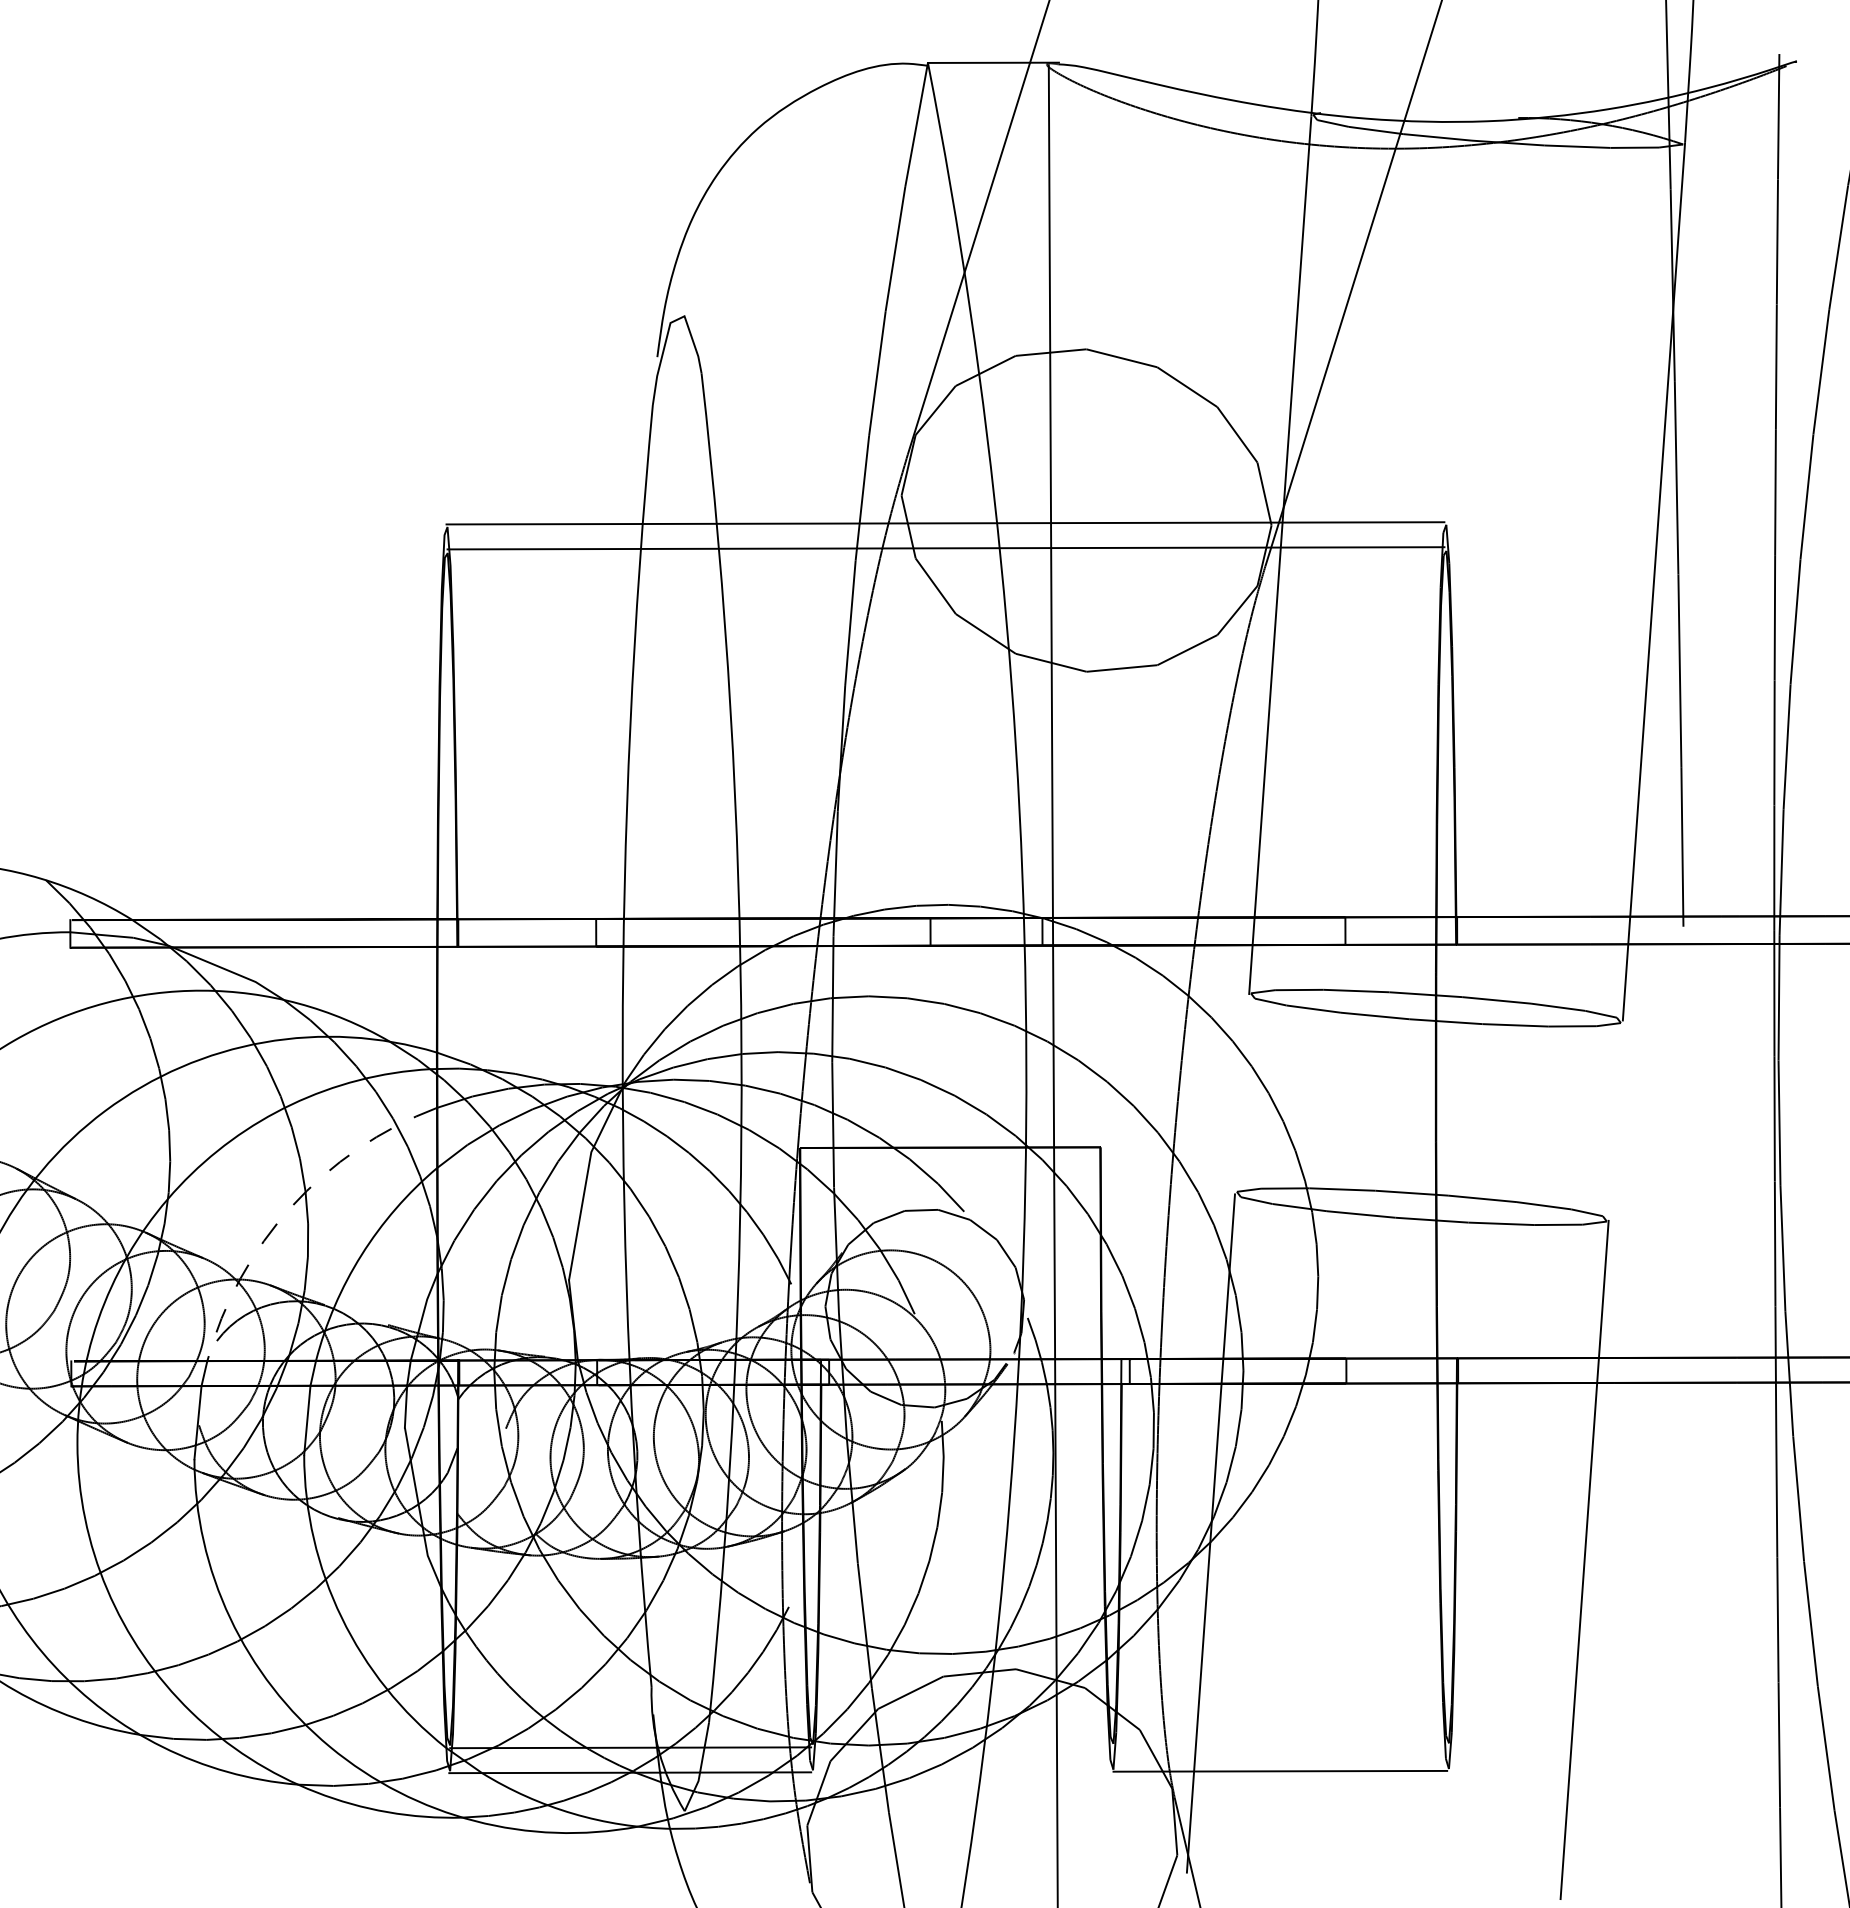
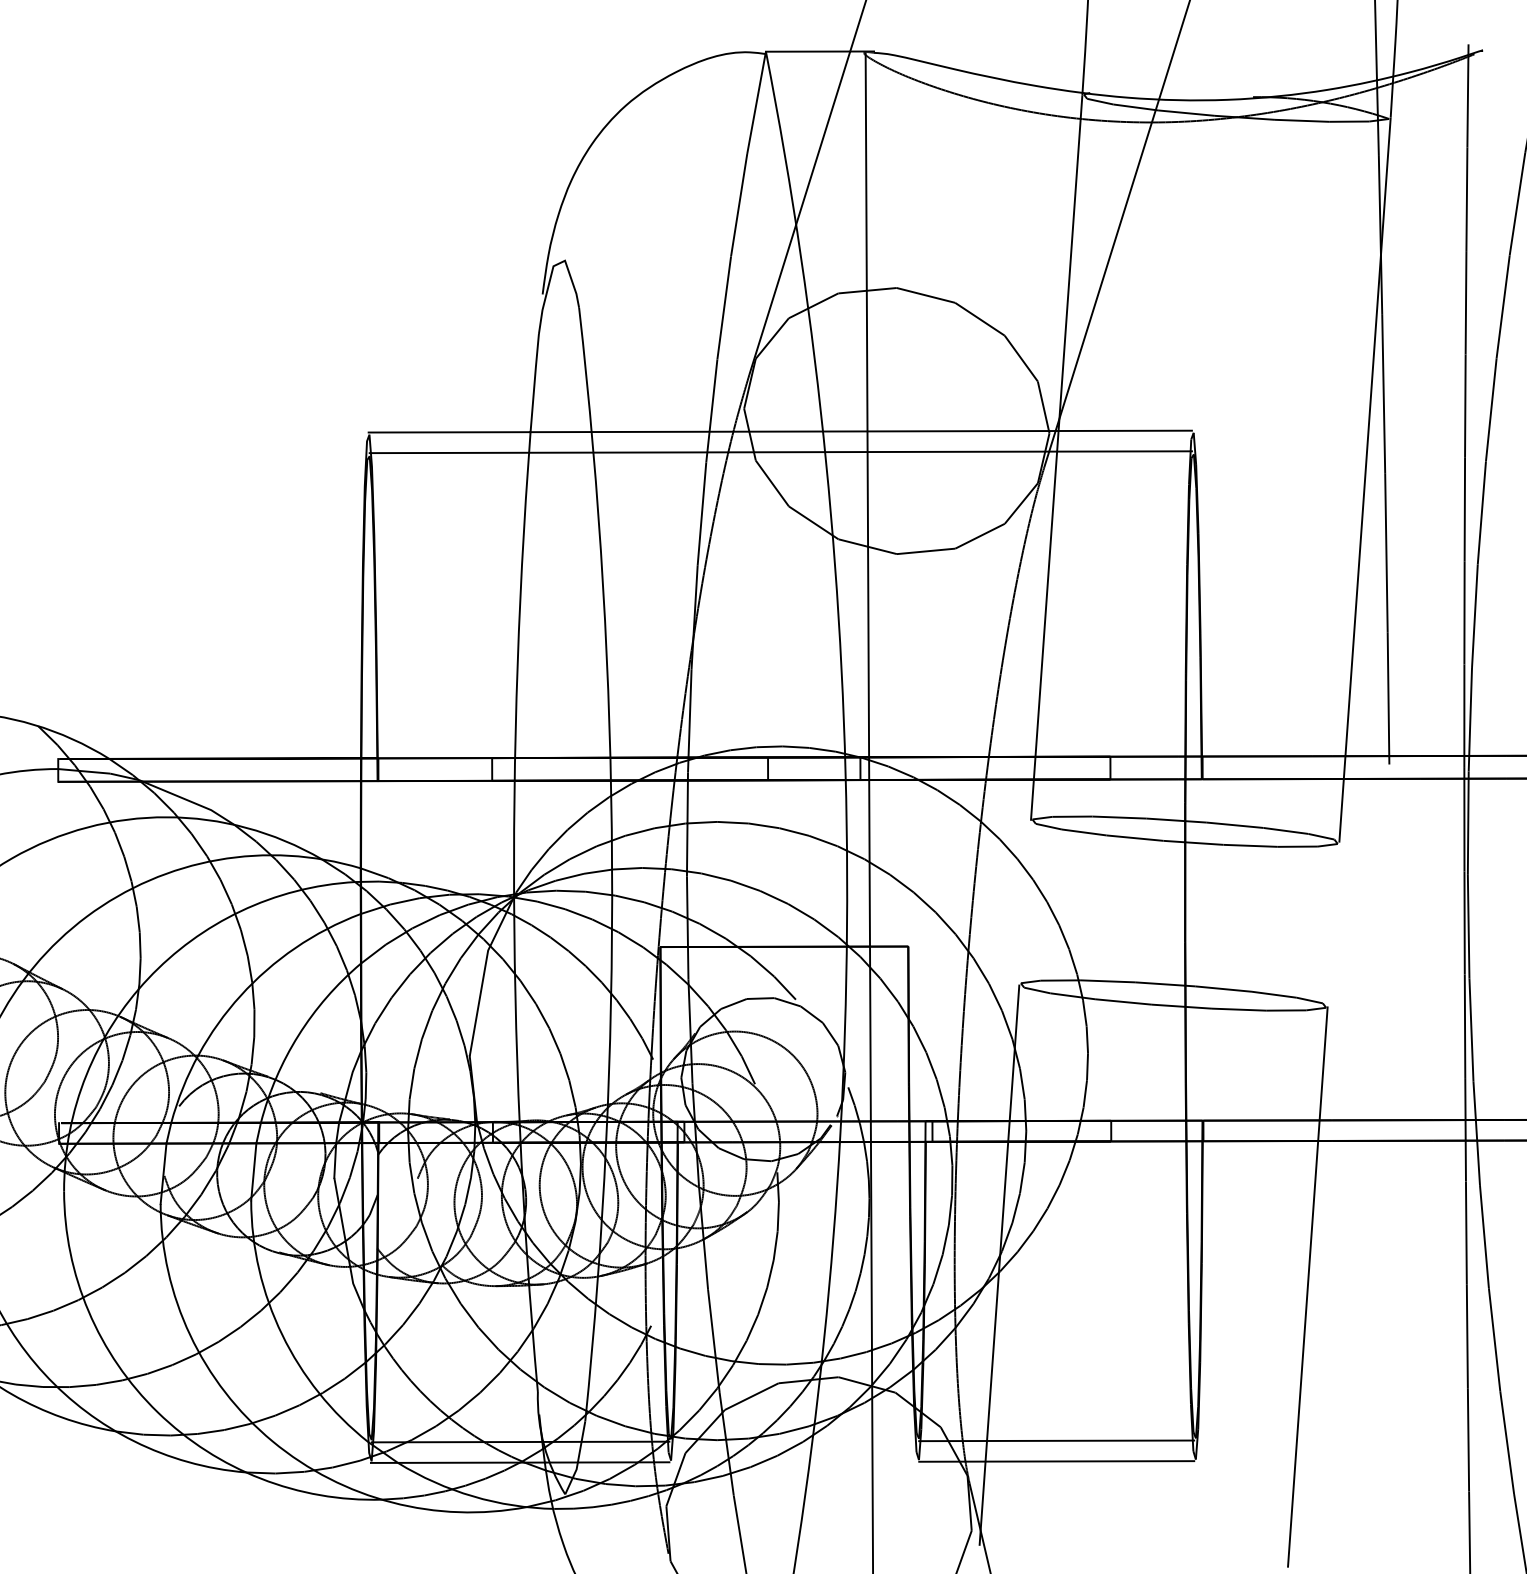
arc: (291, 1206) -> (240, 995), dashed -> solid
line: (1280, 1745) -> (1056, 1440), added

